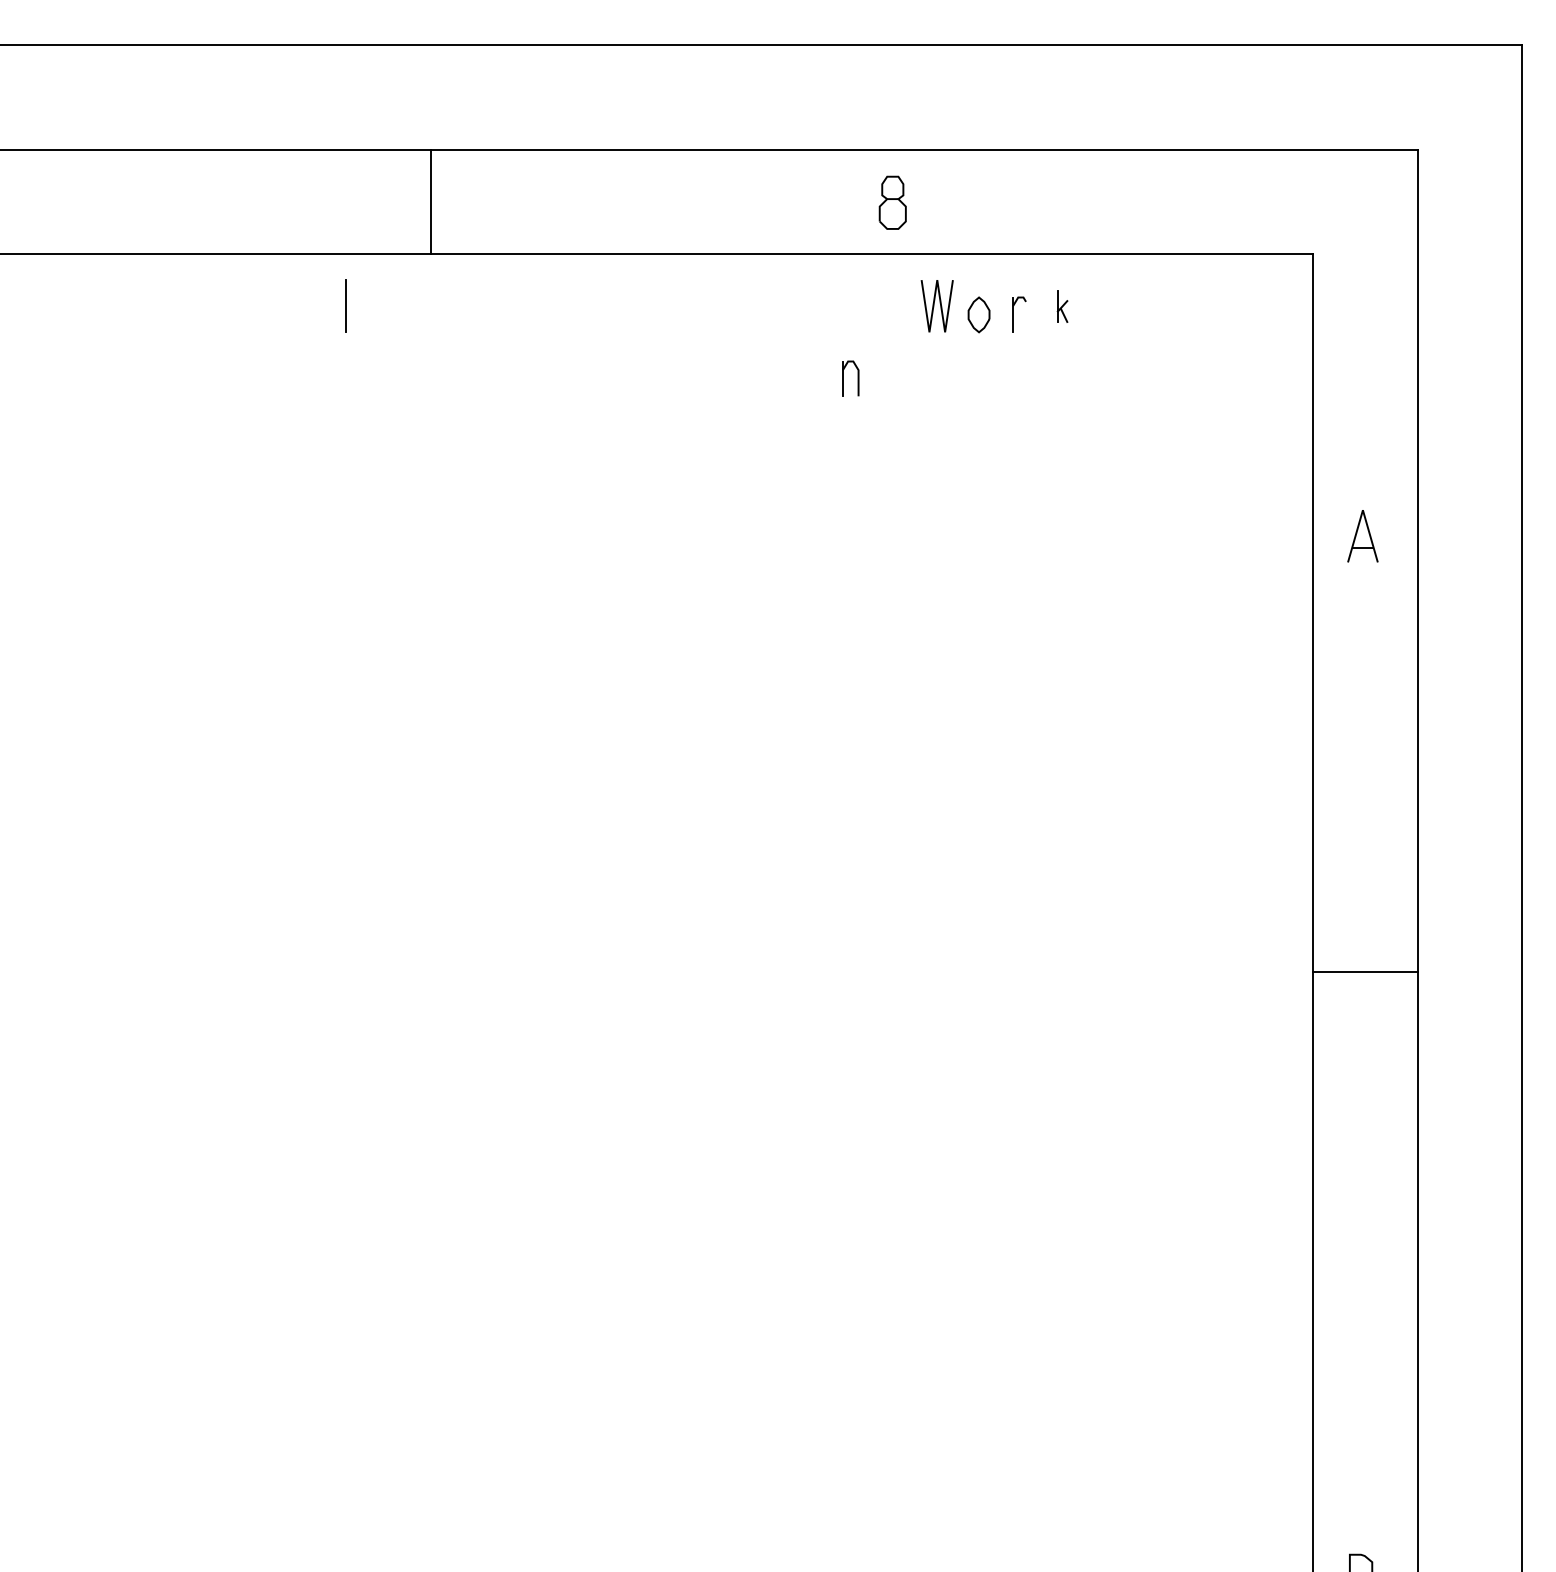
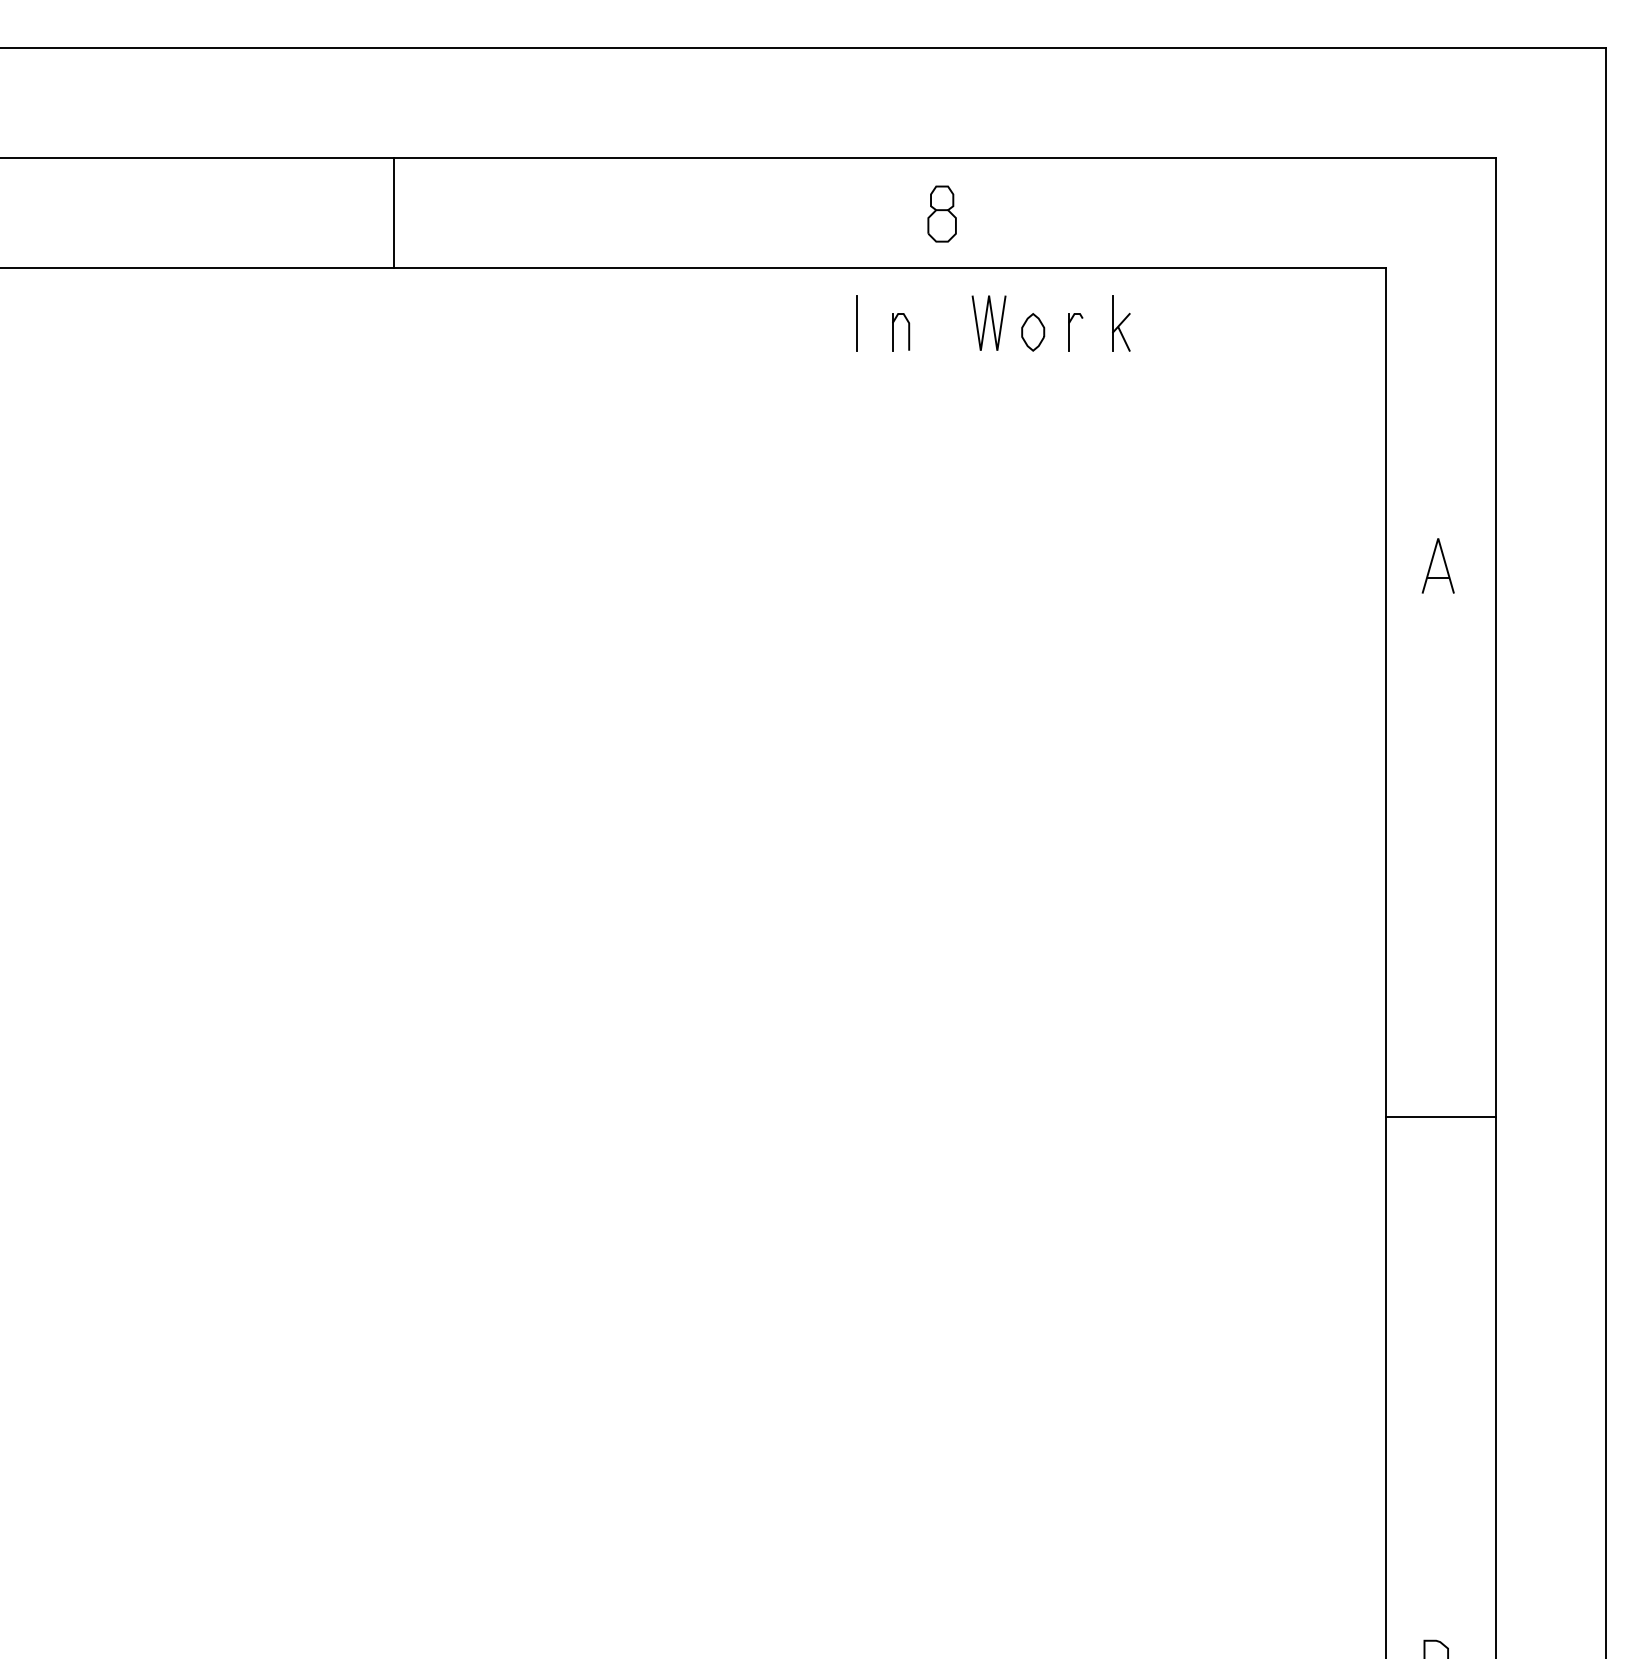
line: (431, 201) -> (394, 212), moved
line: (345, 305) -> (856, 322), moved
part: (1062, 306) -> (1121, 323), size x1.67
part: (843, 378) -> (893, 331), moved
line: (1365, 972) -> (1440, 1117), moved

